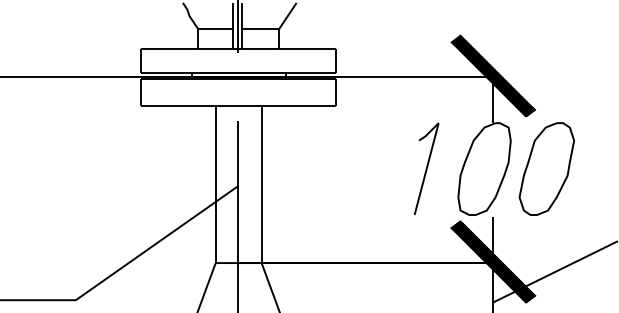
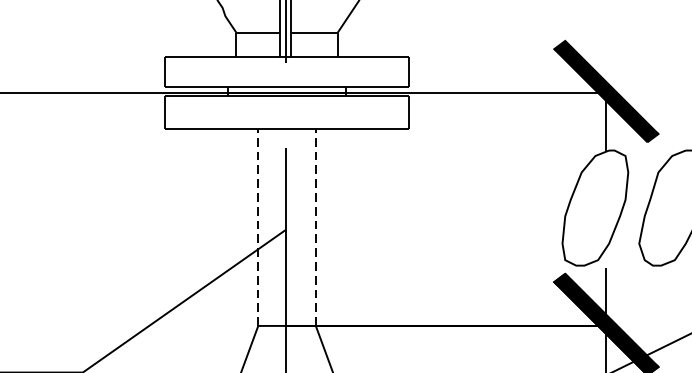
line: (426, 168) -> (522, 207), removed
line: (215, 184) -> (258, 227), solid -> dashed
line: (261, 184) -> (315, 227), solid -> dashed

